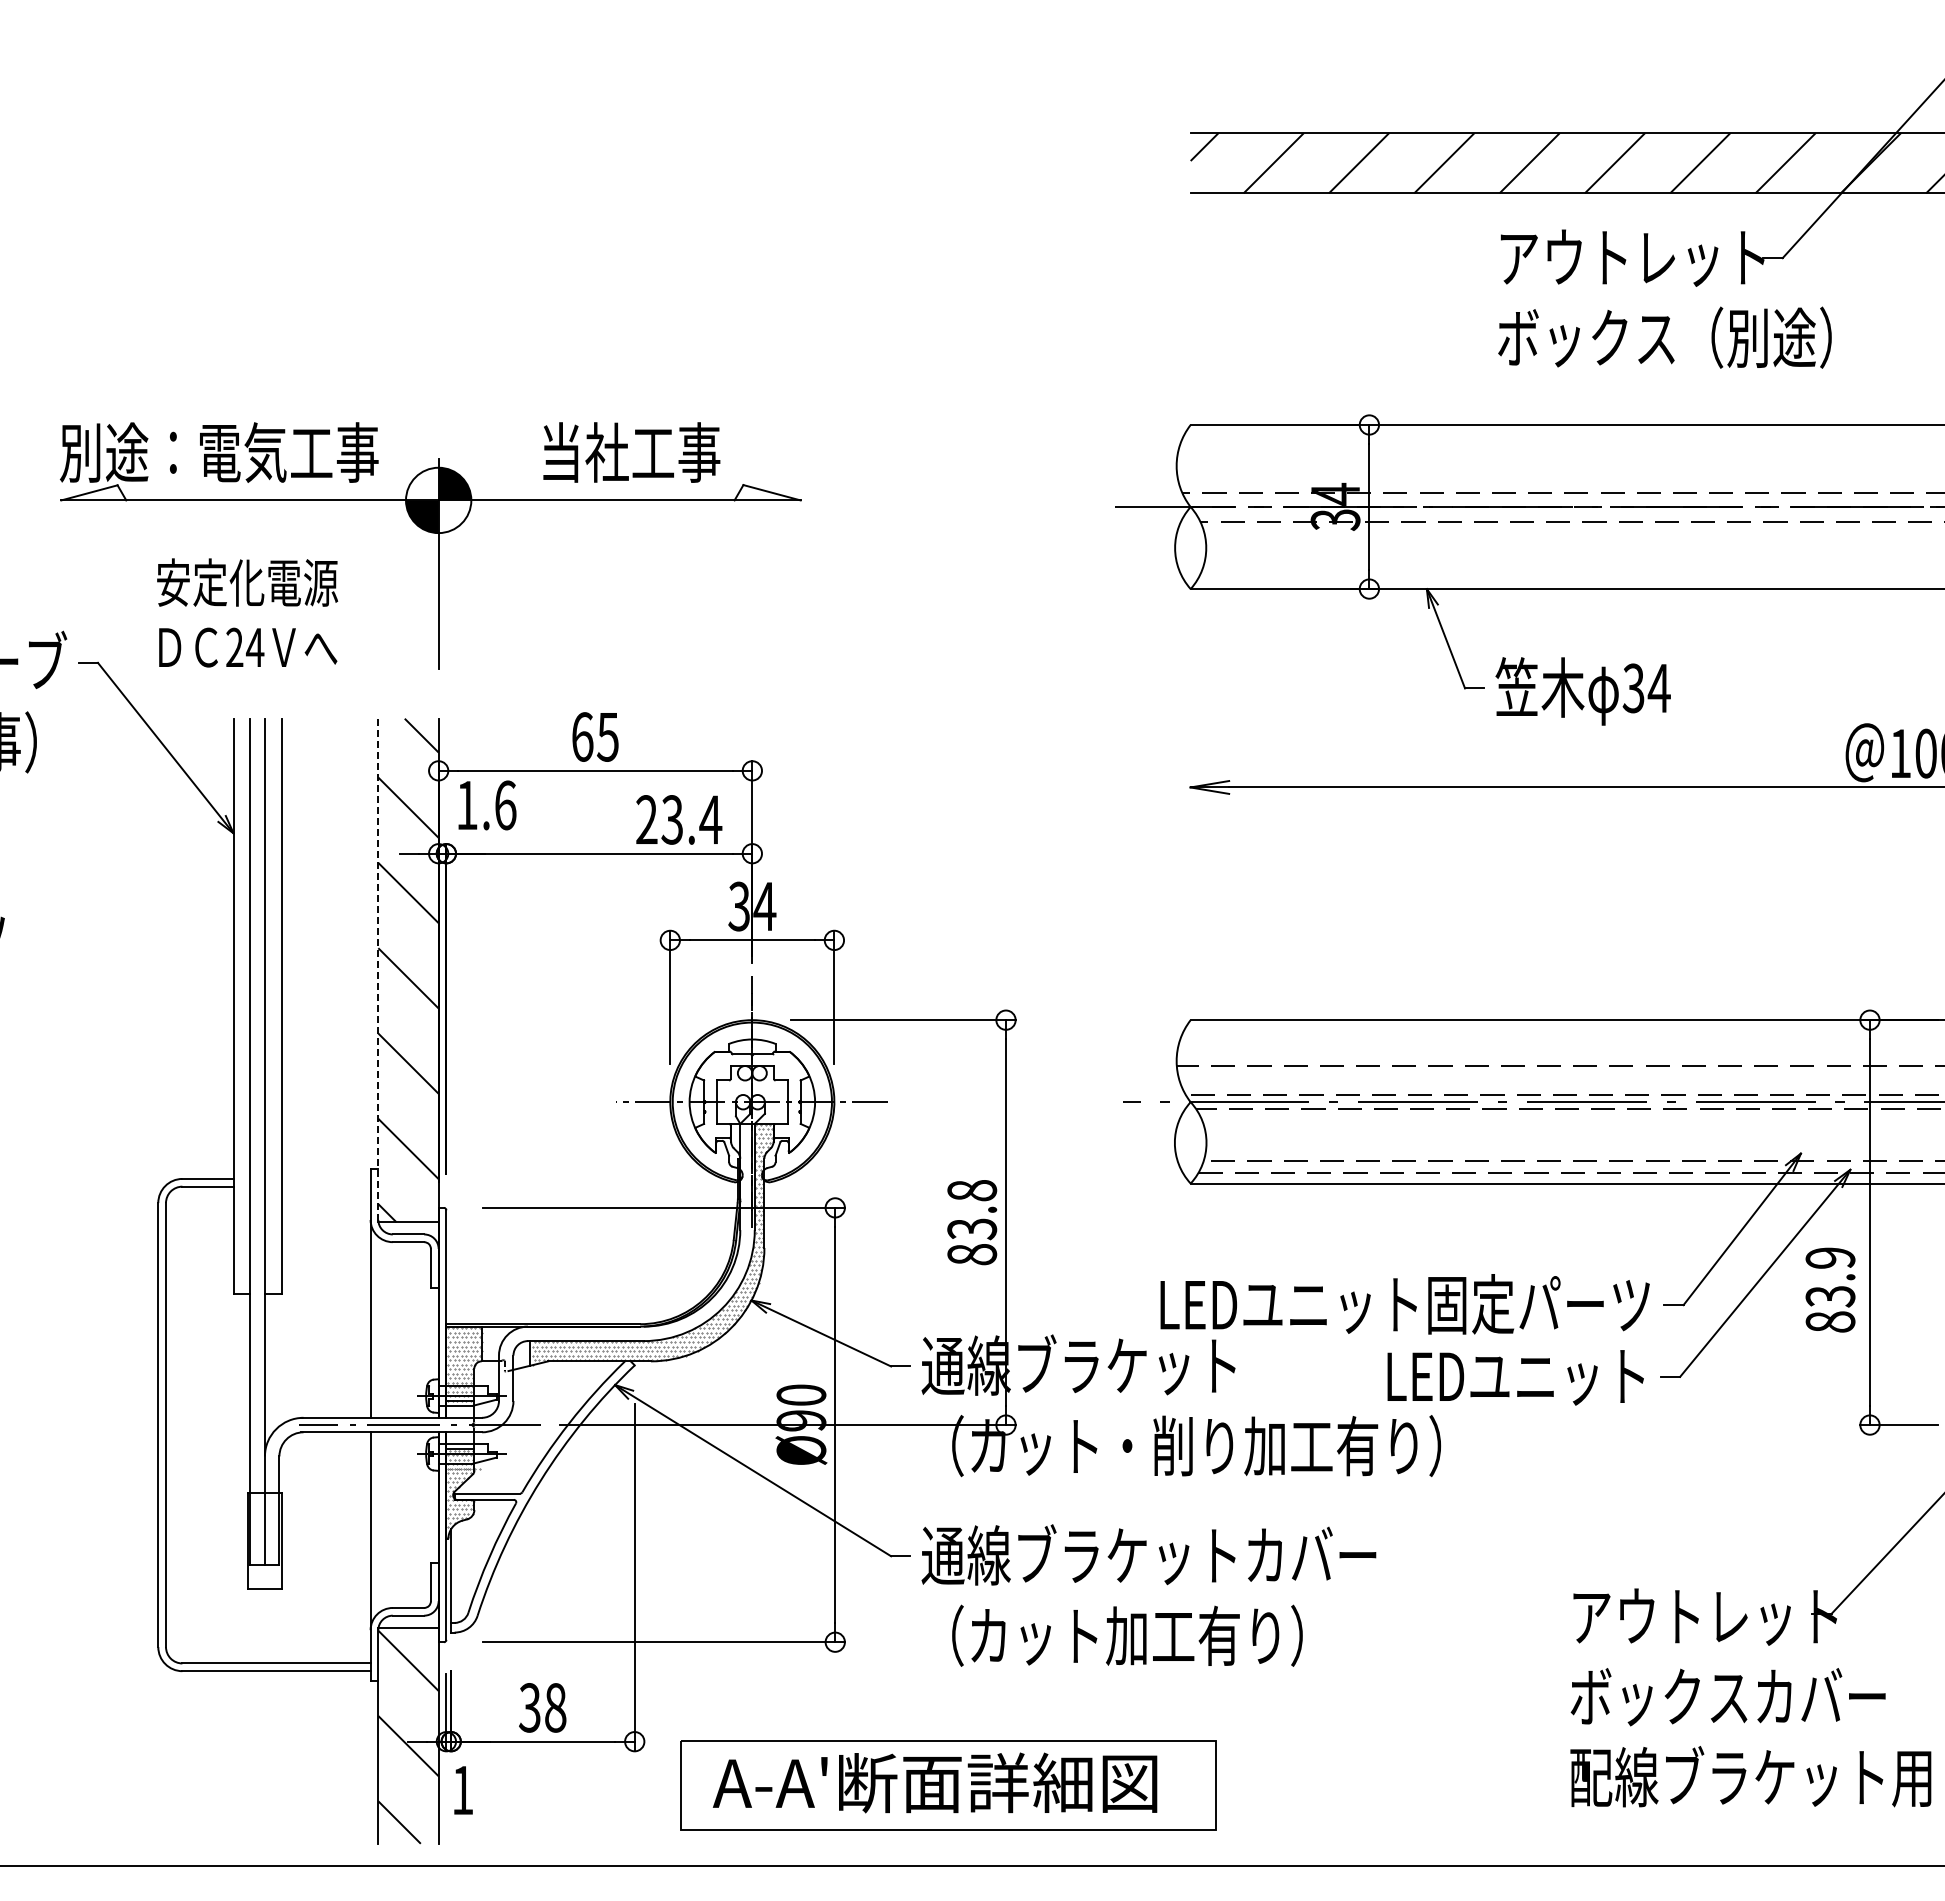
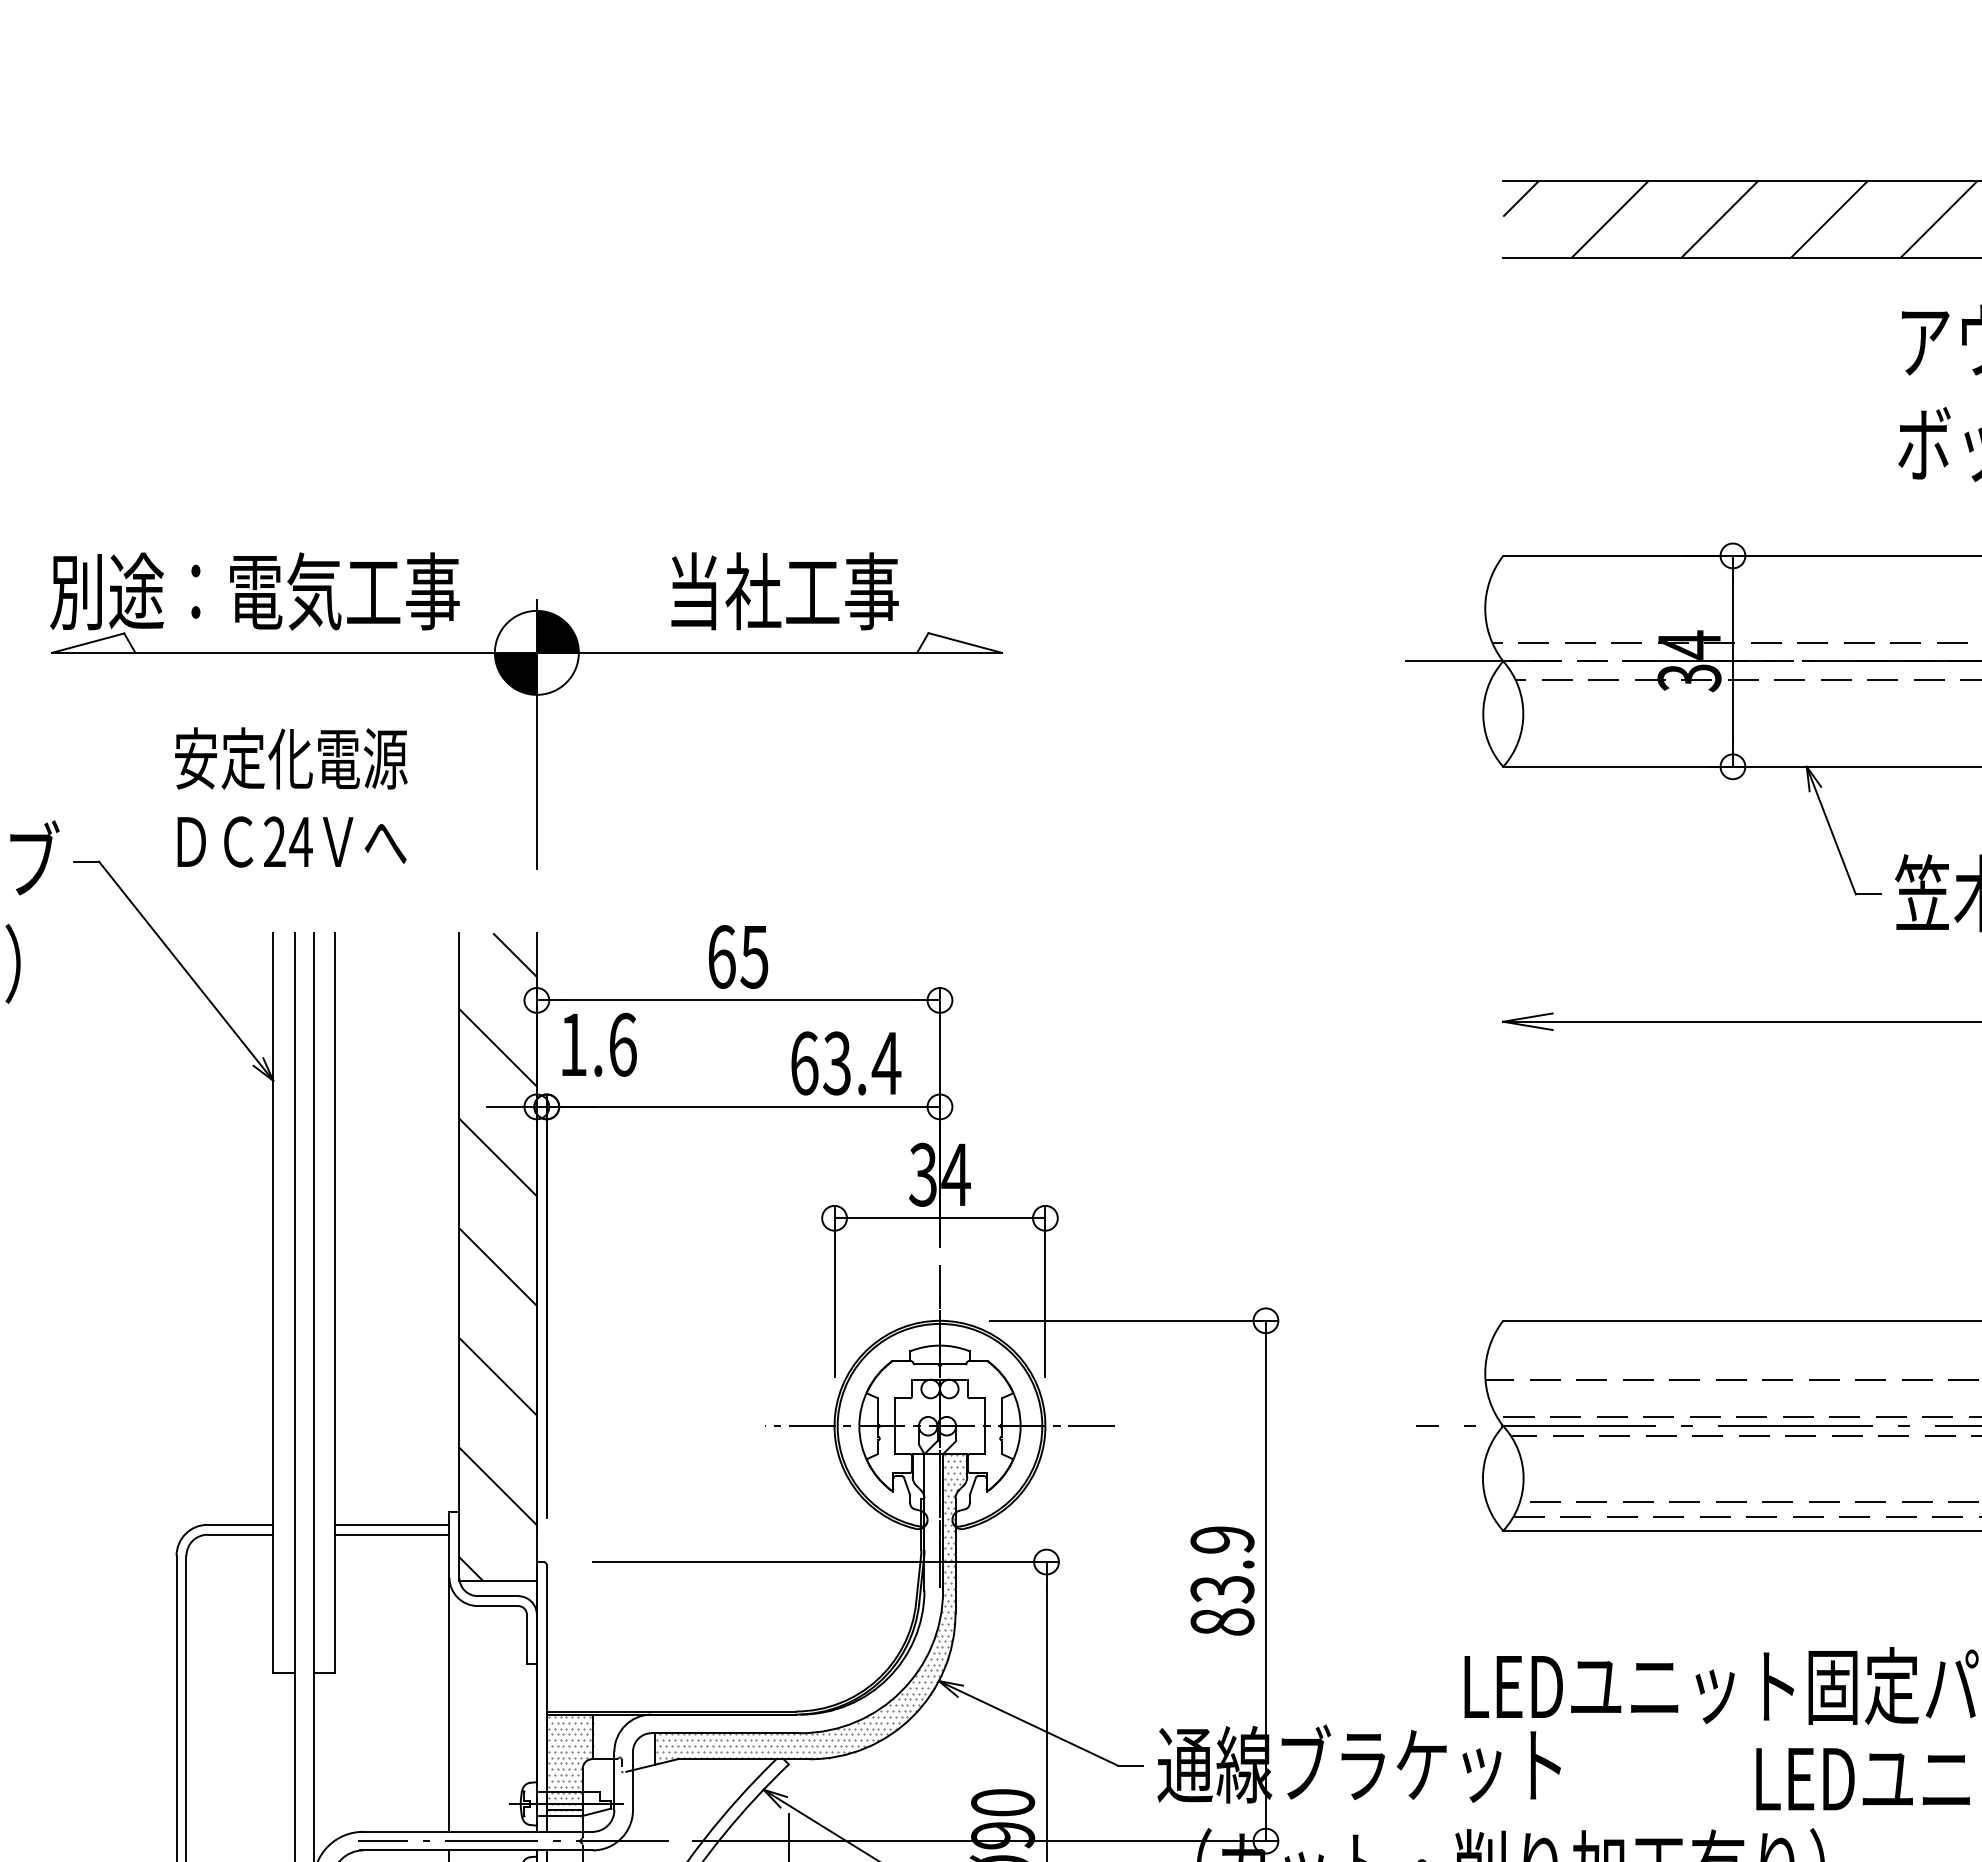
text: (646, 819) -> (803, 1062), 23.4 -> 63.4
line: (378, 970) -> (459, 1256), dashed -> solid
line: (325, 1178) -> (391, 1524), added
line: (325, 1186) -> (391, 1534), added
text: (972, 1190) -> (1222, 1539), 83.8 -> 83.9

